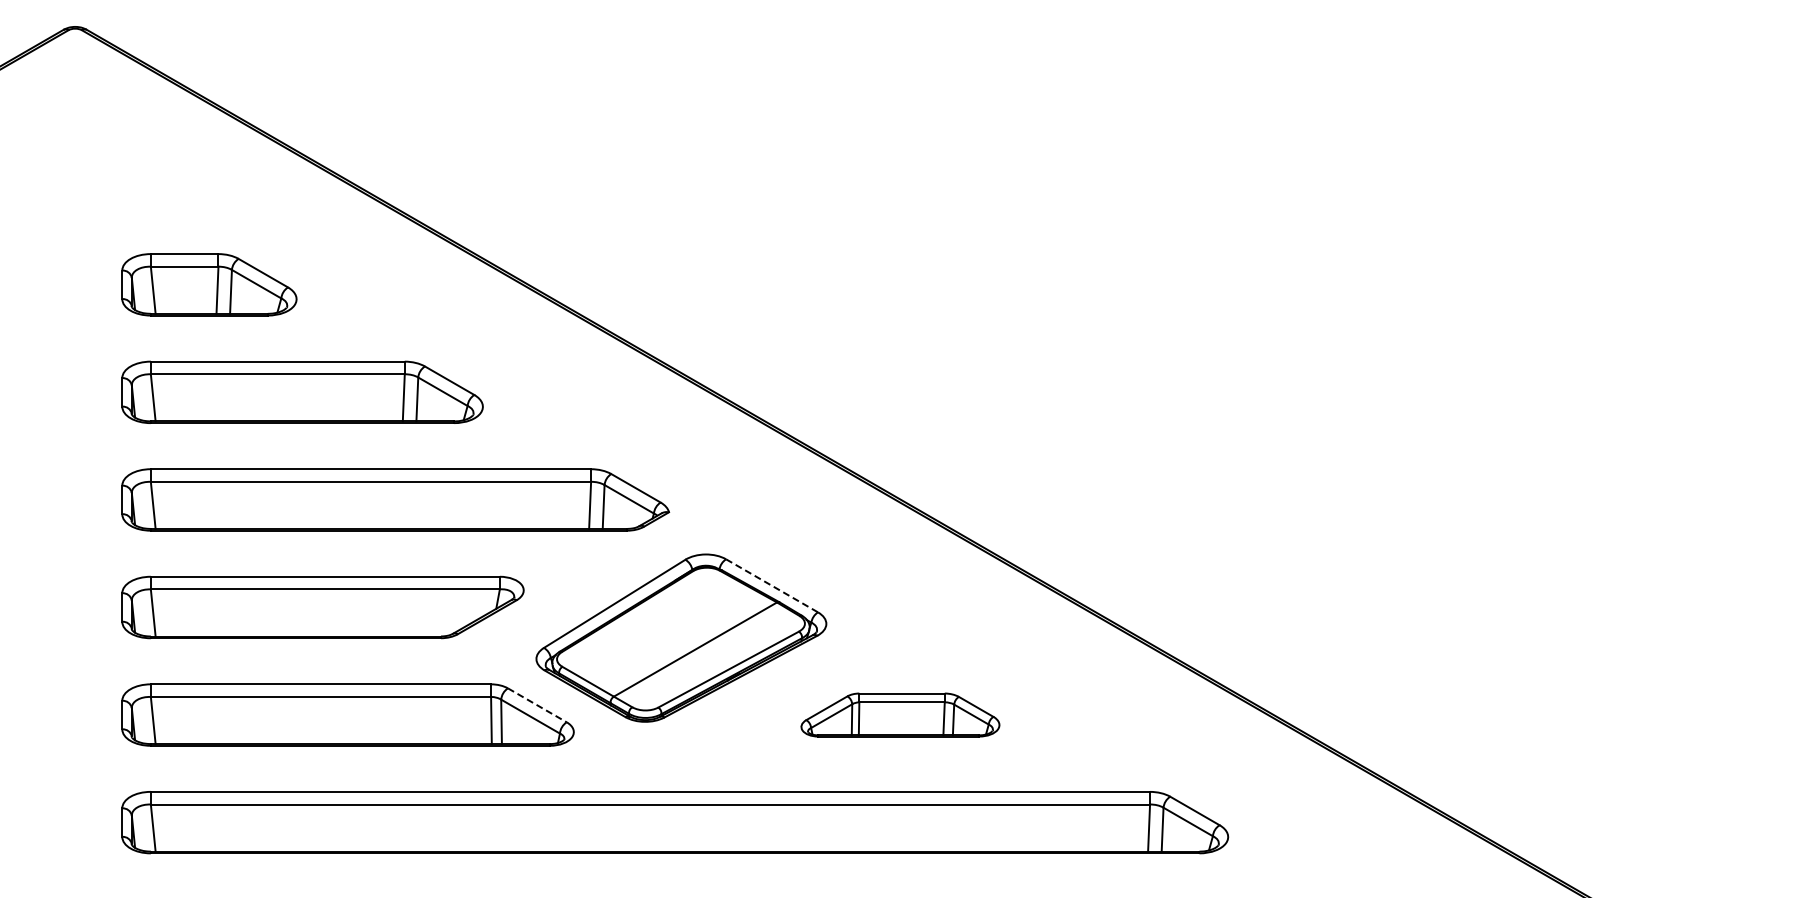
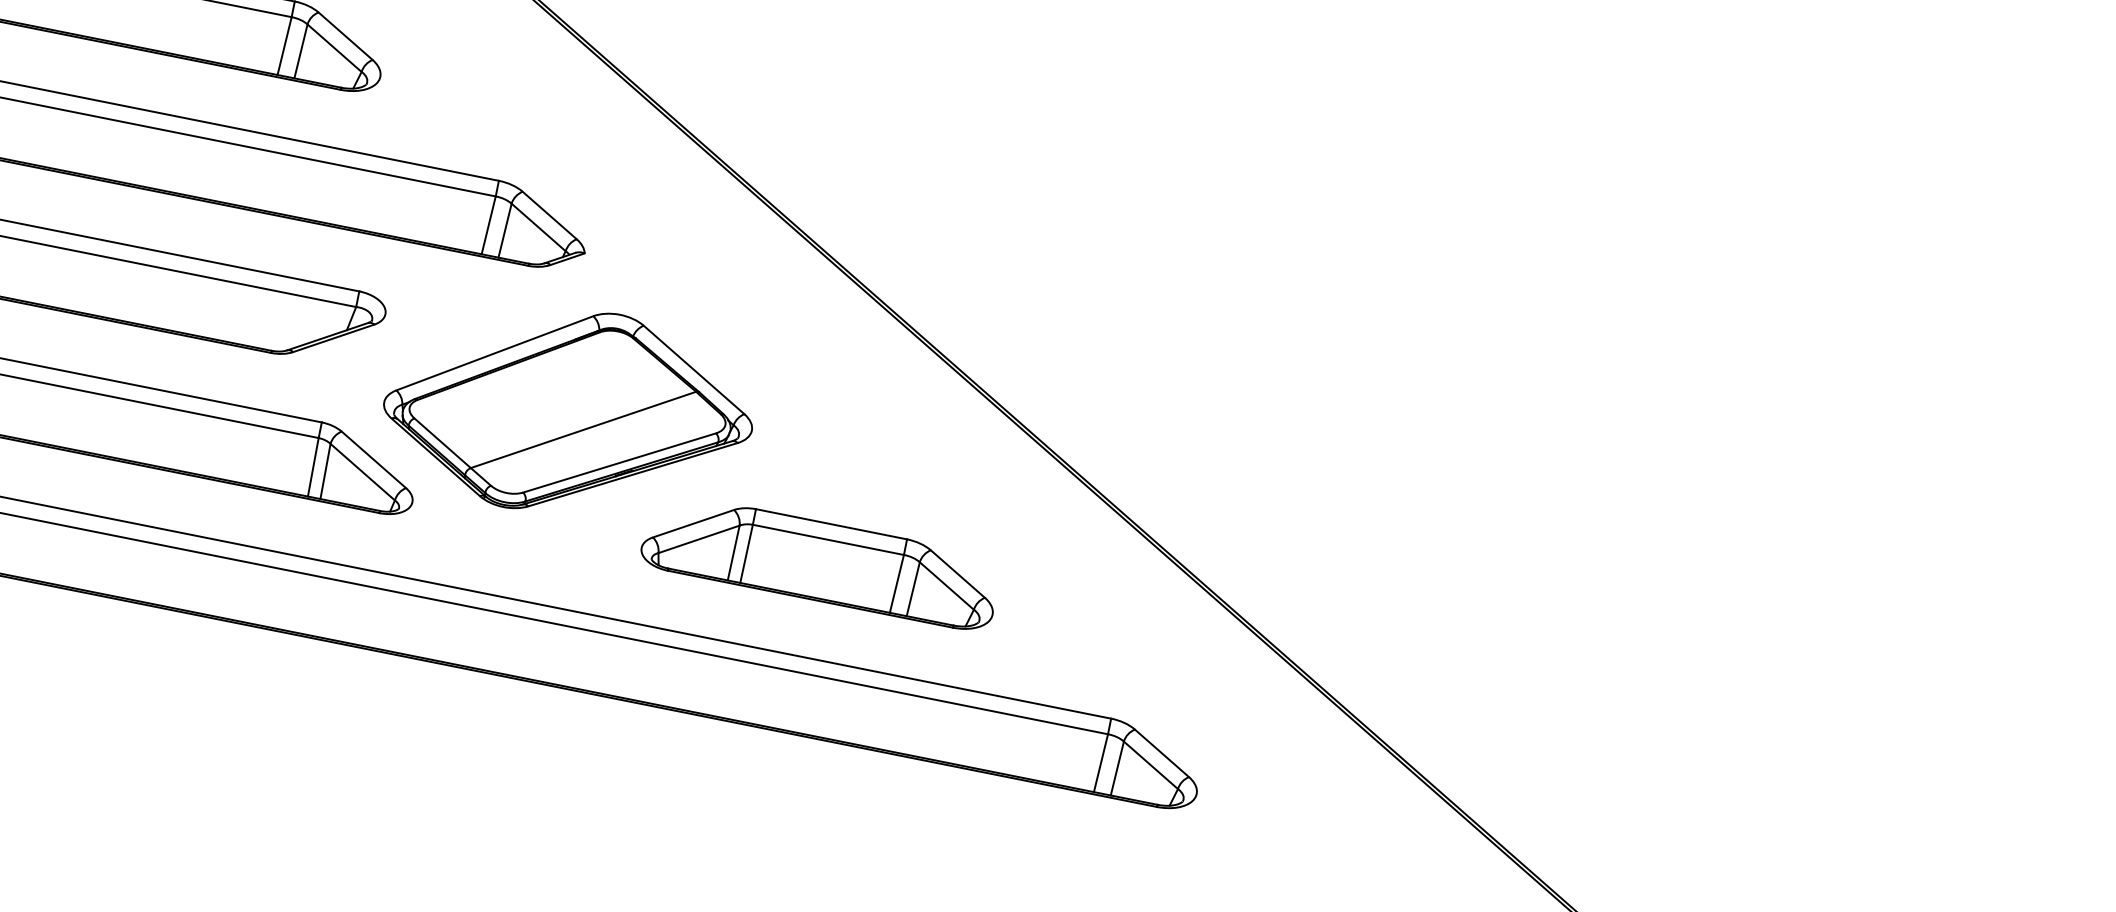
line: (772, 586) -> (694, 370), dashed -> solid
line: (537, 705) -> (374, 460), dashed -> solid
part: (900, 714) -> (821, 561), size x1.43

